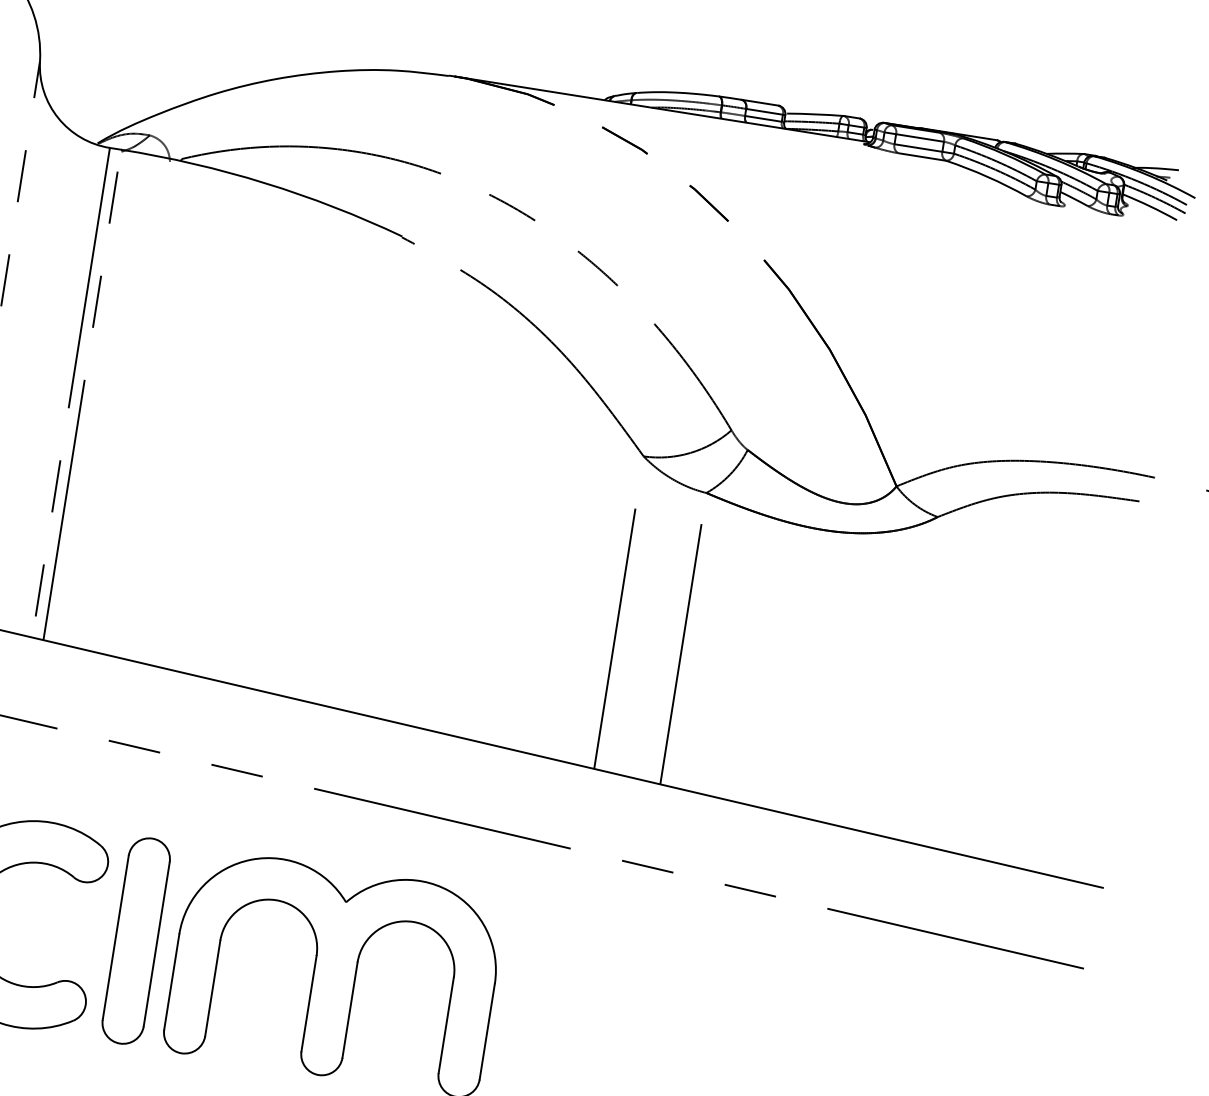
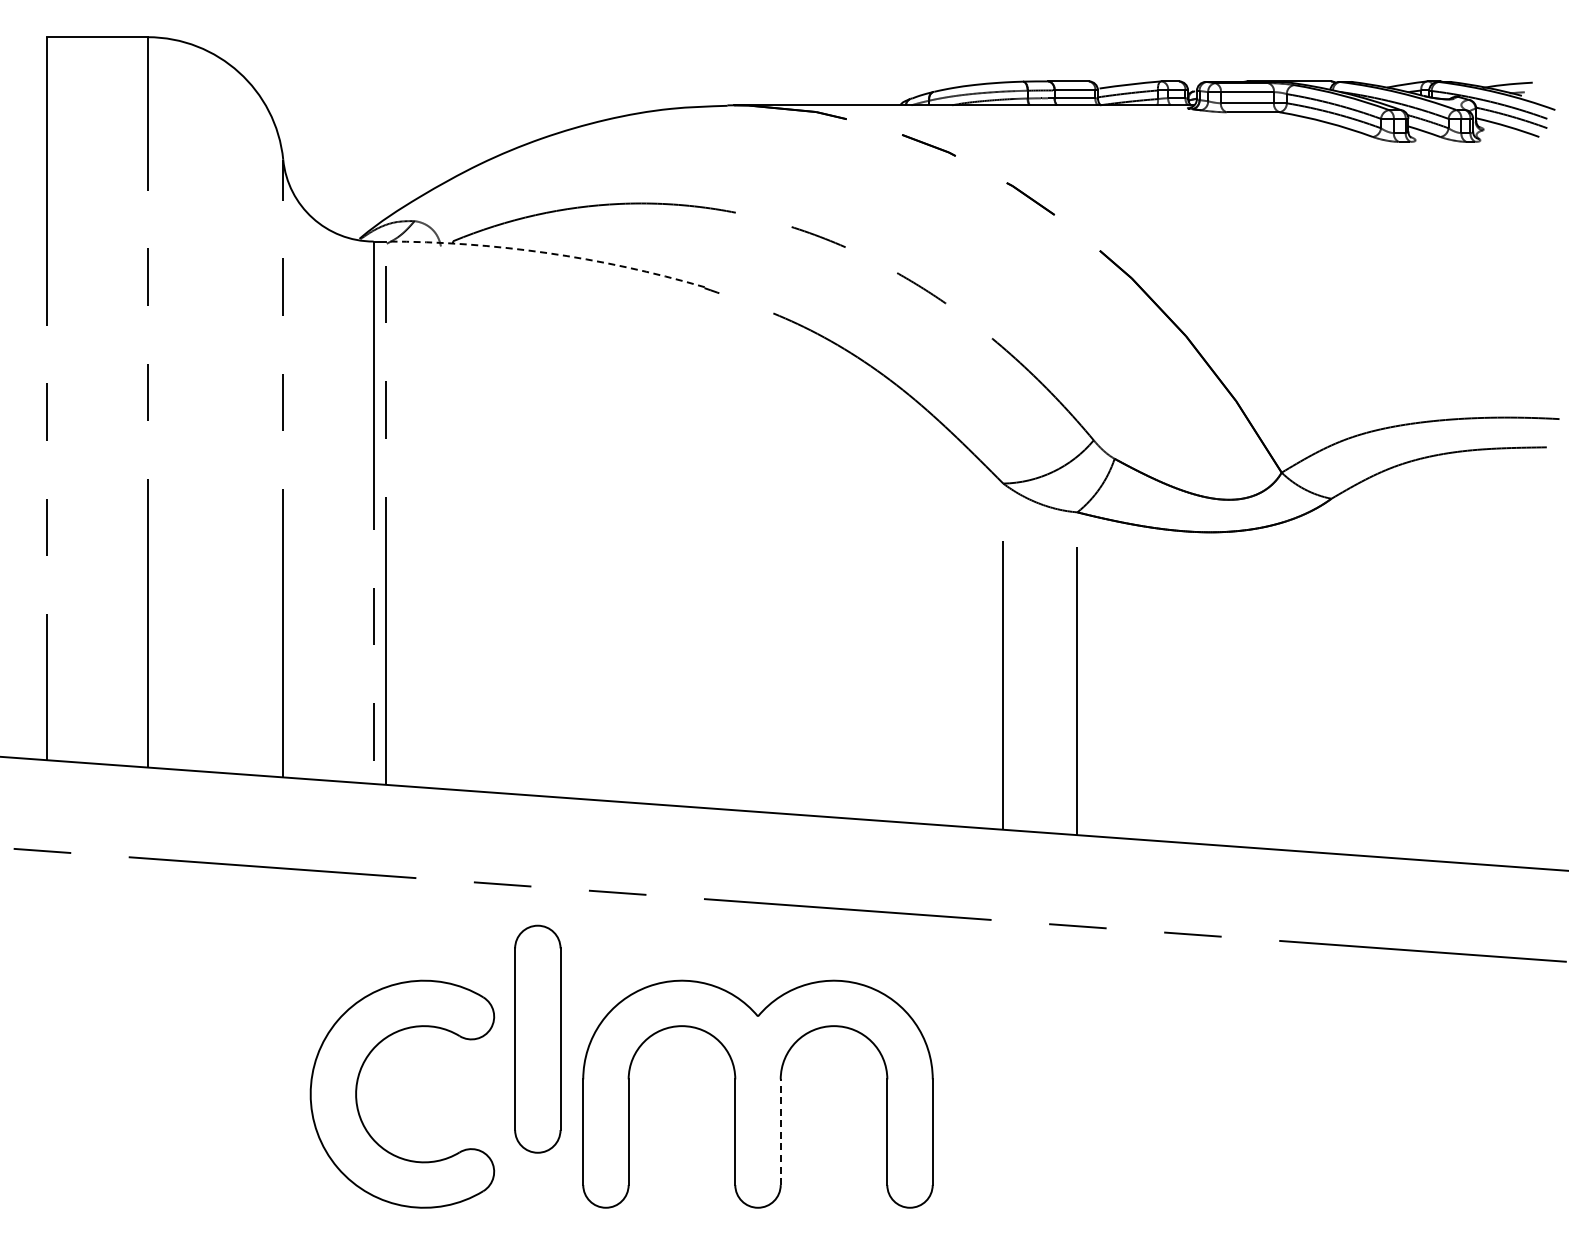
arc: (265, 183) -> (547, 253), solid -> dashed
part: (136, 940) -> (537, 1038), moved
line: (349, 1010) -> (780, 1132), solid -> dashed

